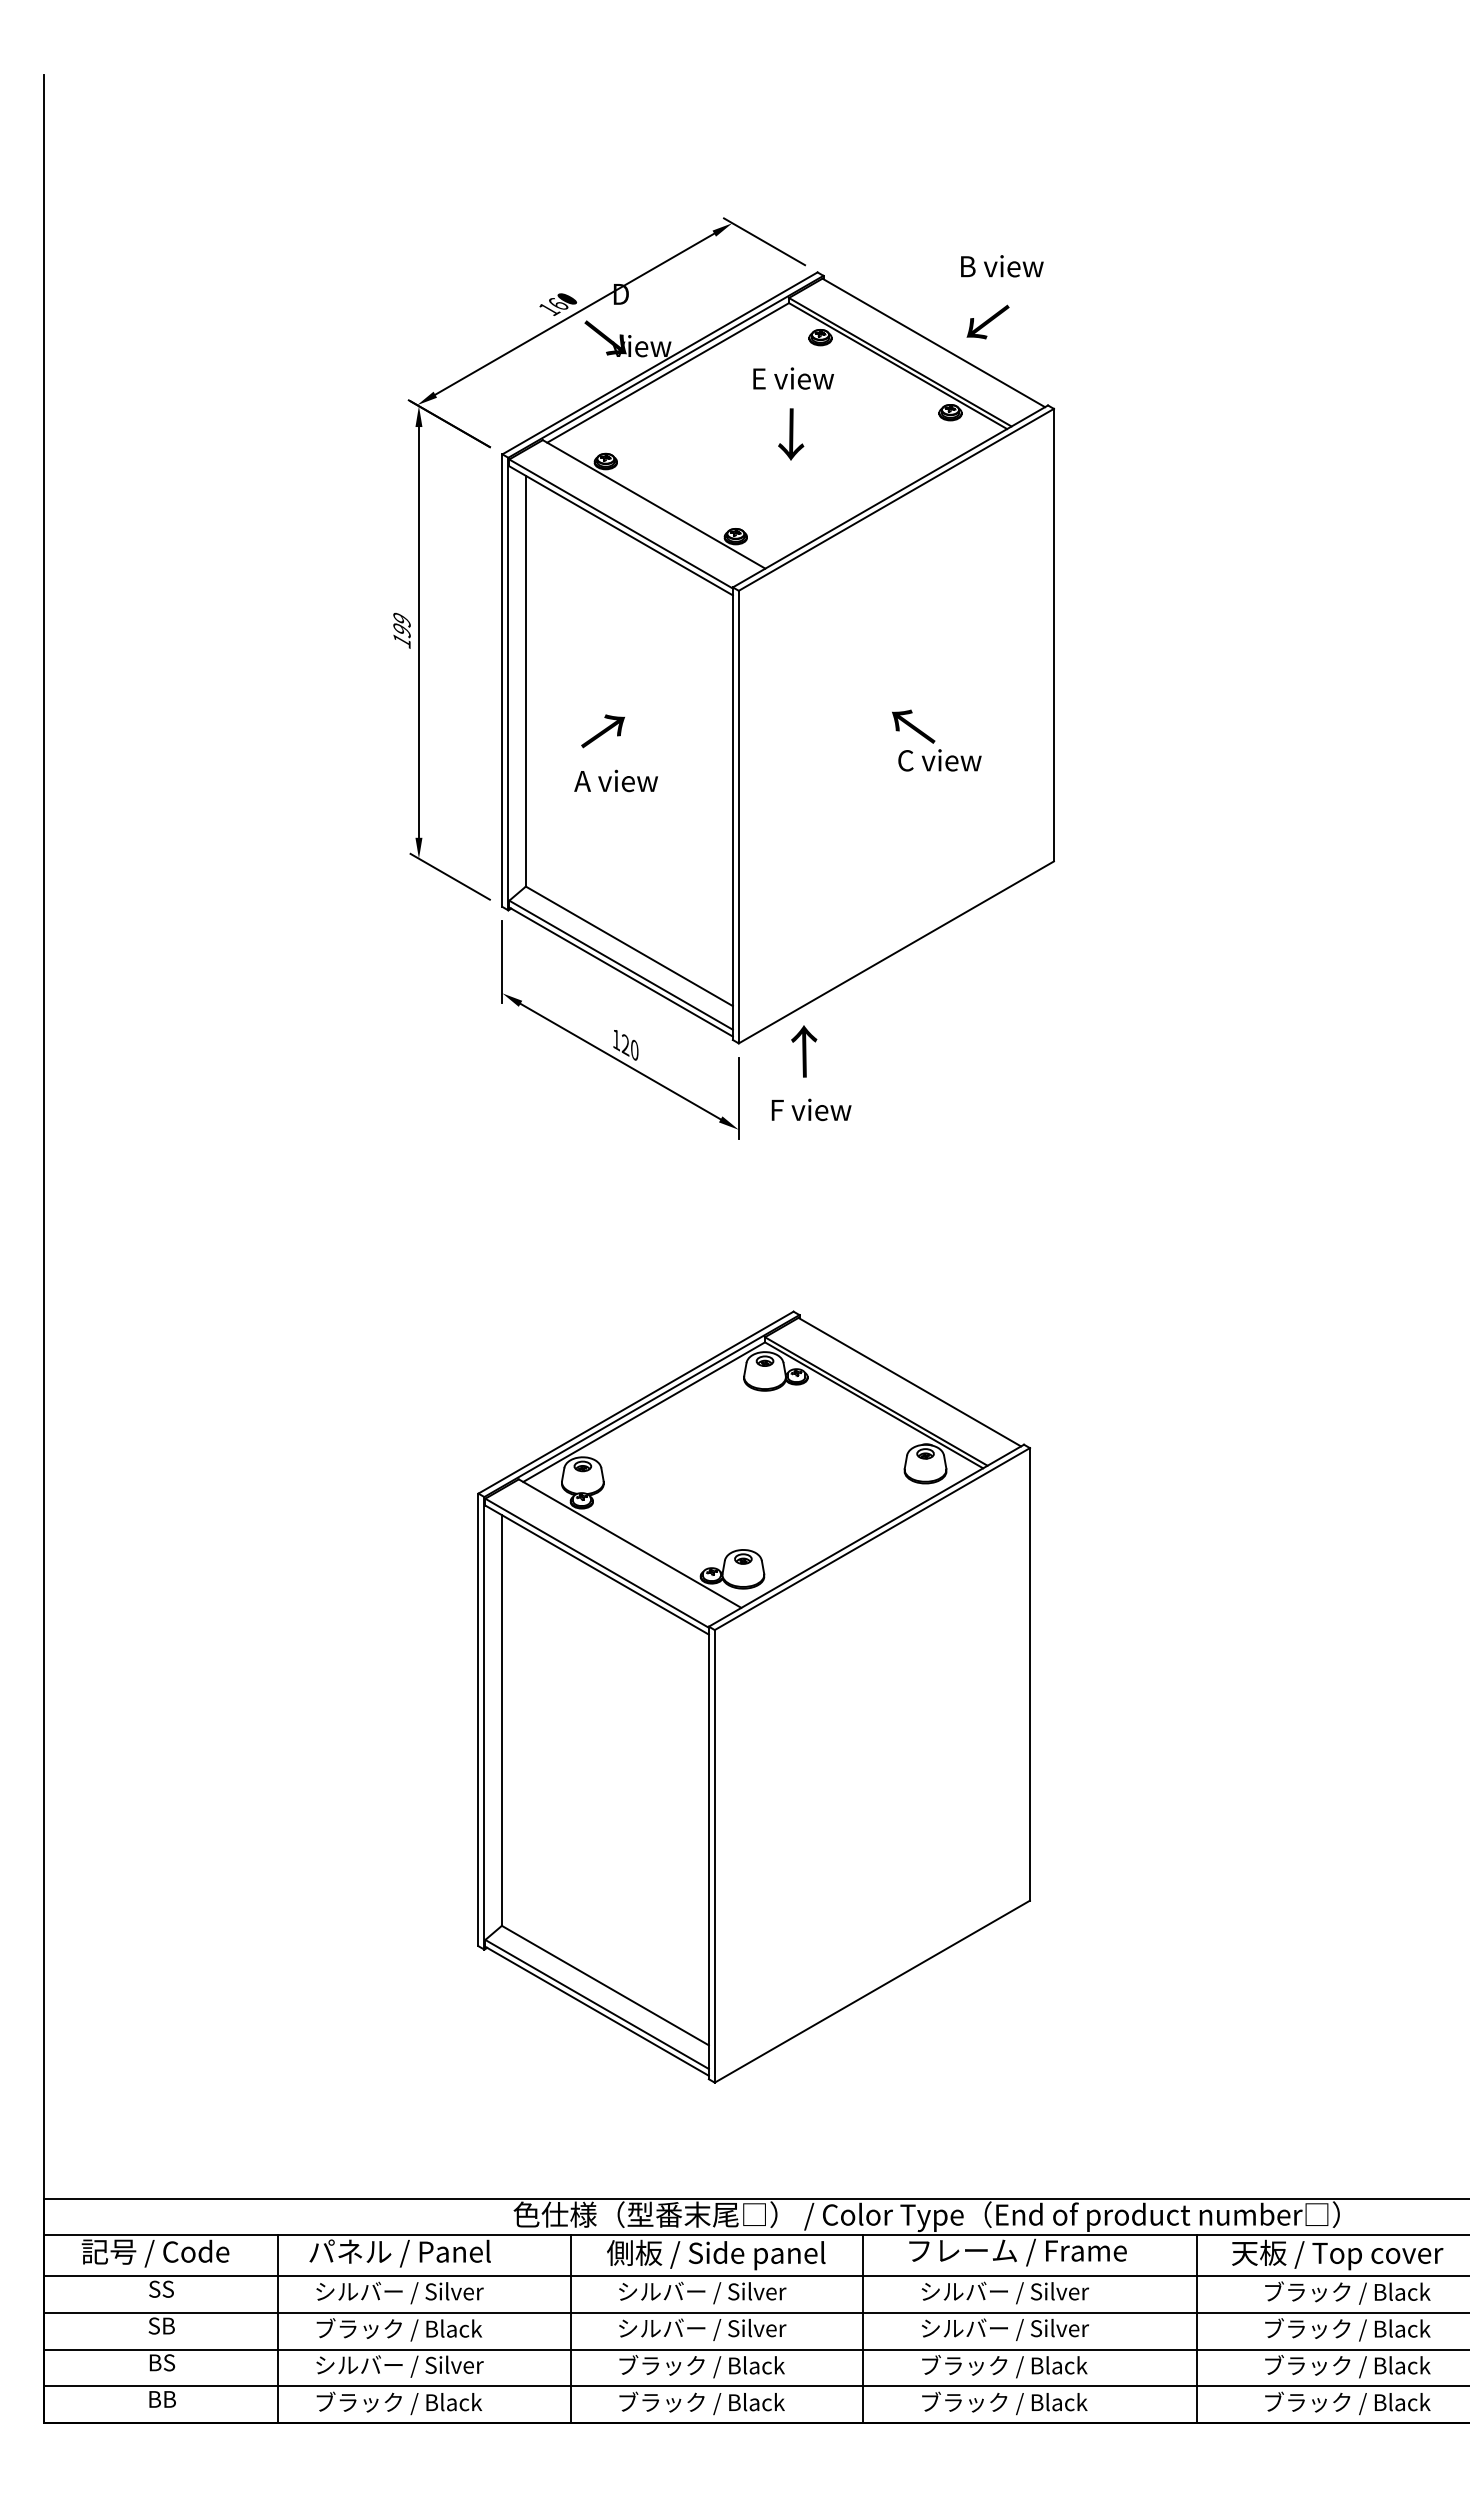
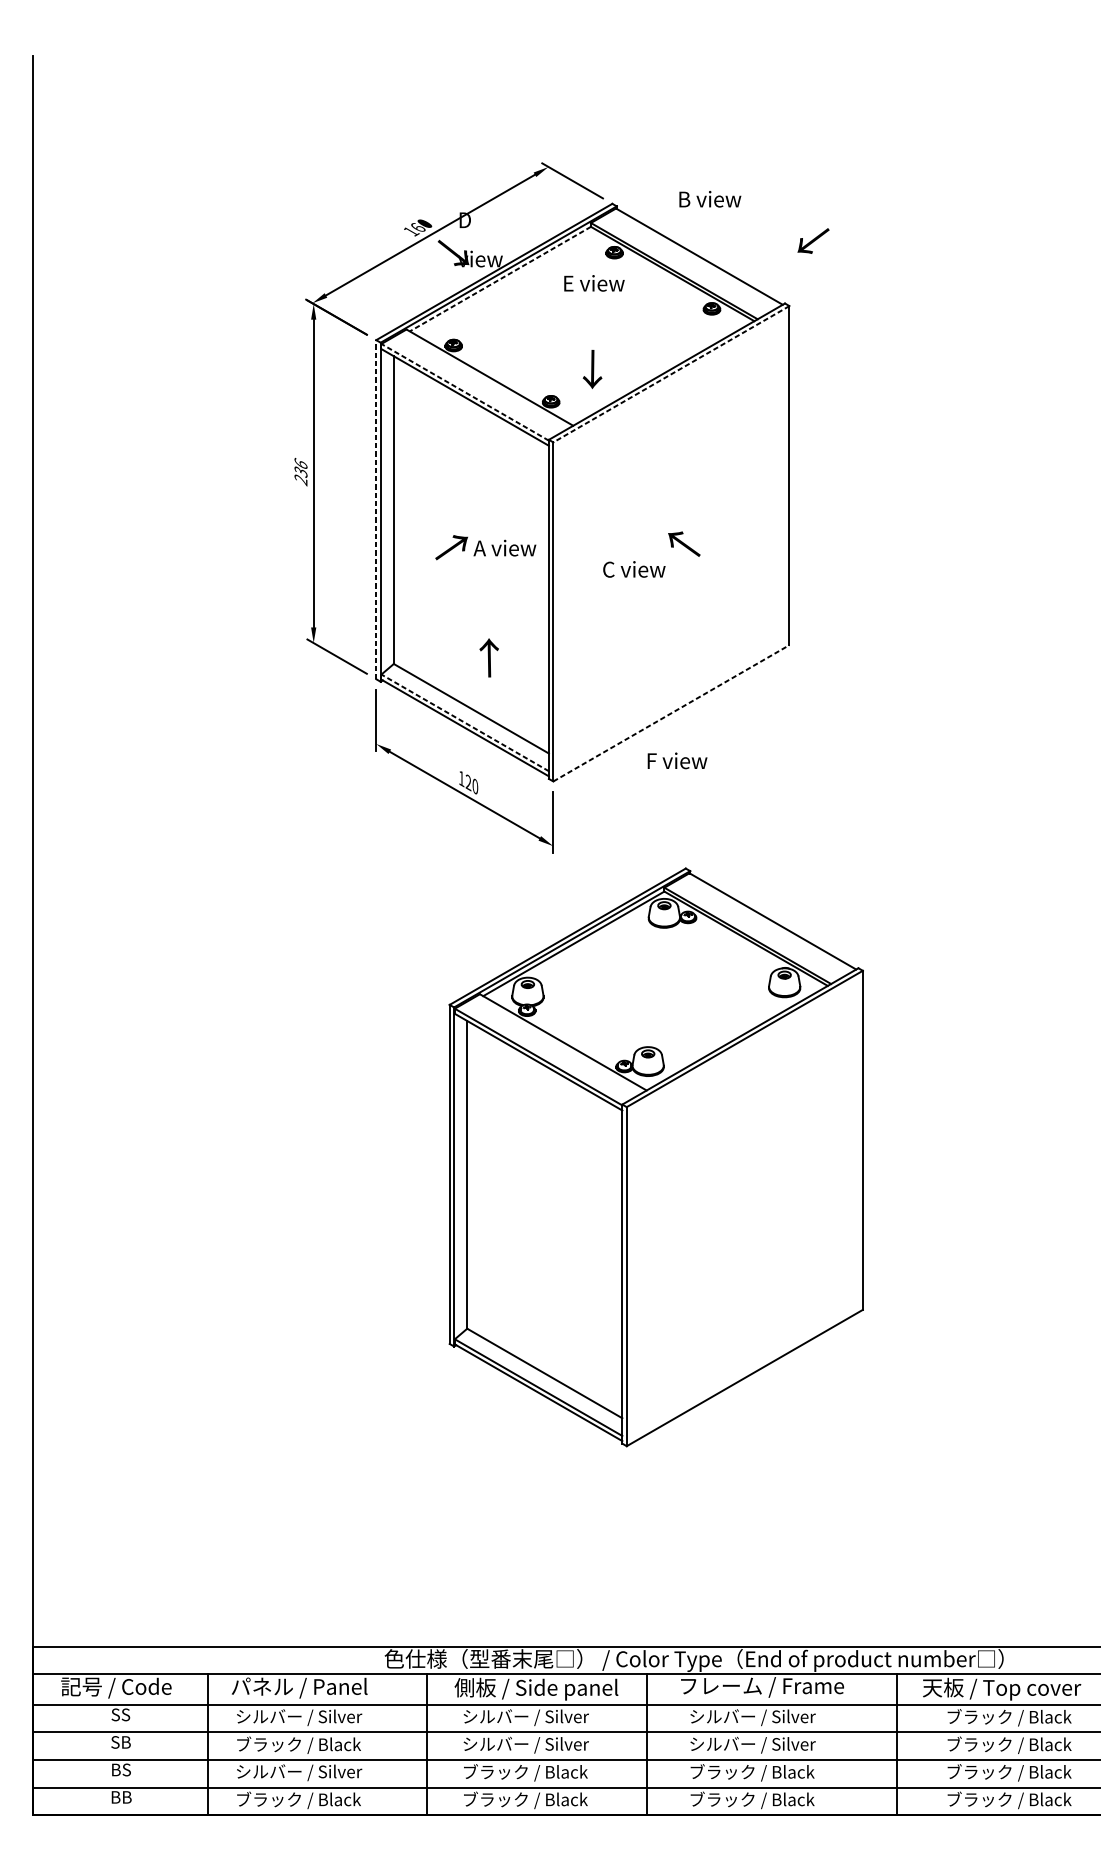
text: (1002, 266) -> (710, 199), moved
text: (987, 321) -> (813, 240), moved
line: (668, 372) -> (500, 278), solid -> dashed
text: (791, 434) -> (592, 369), moved
line: (896, 499) -> (671, 373), solid -> dashed
line: (620, 523) -> (464, 391), solid -> dashed
text: (401, 630) -> (300, 472), 199 -> 236
line: (502, 680) -> (376, 509), solid -> dashed
text: (939, 760) -> (634, 569), moved
text: (615, 780) -> (504, 547), moved
line: (896, 952) -> (671, 713), solid -> dashed
line: (620, 964) -> (464, 722), solid -> dashed
text: (804, 1051) -> (489, 657), moved
text: (811, 1109) -> (677, 760), moved
part: (753, 1696) -> (655, 1156), moved

